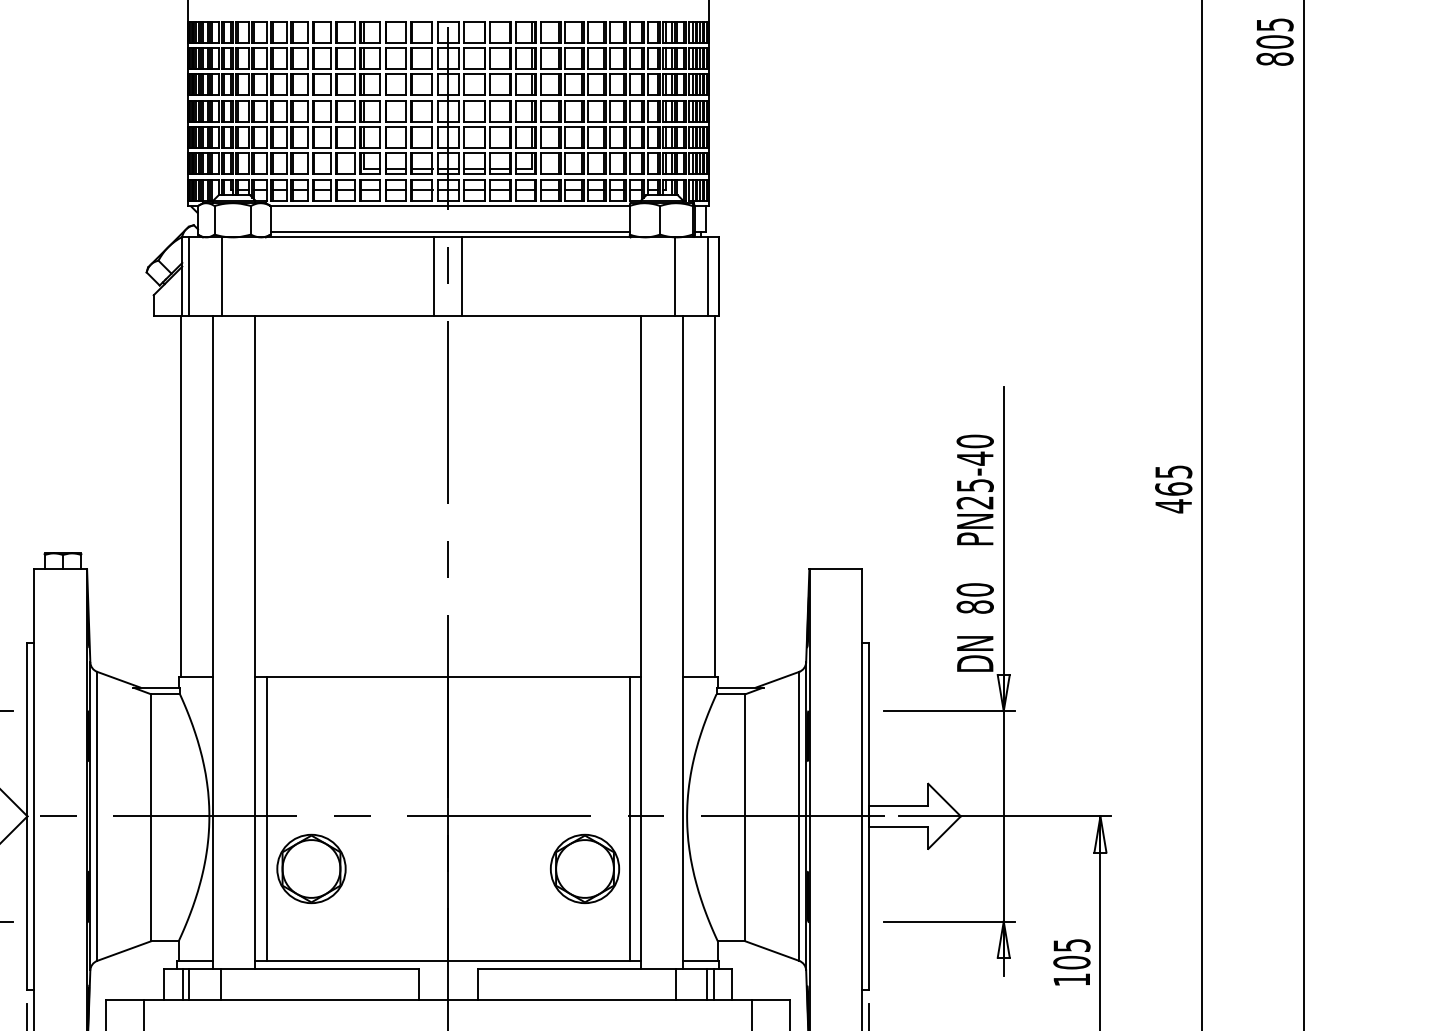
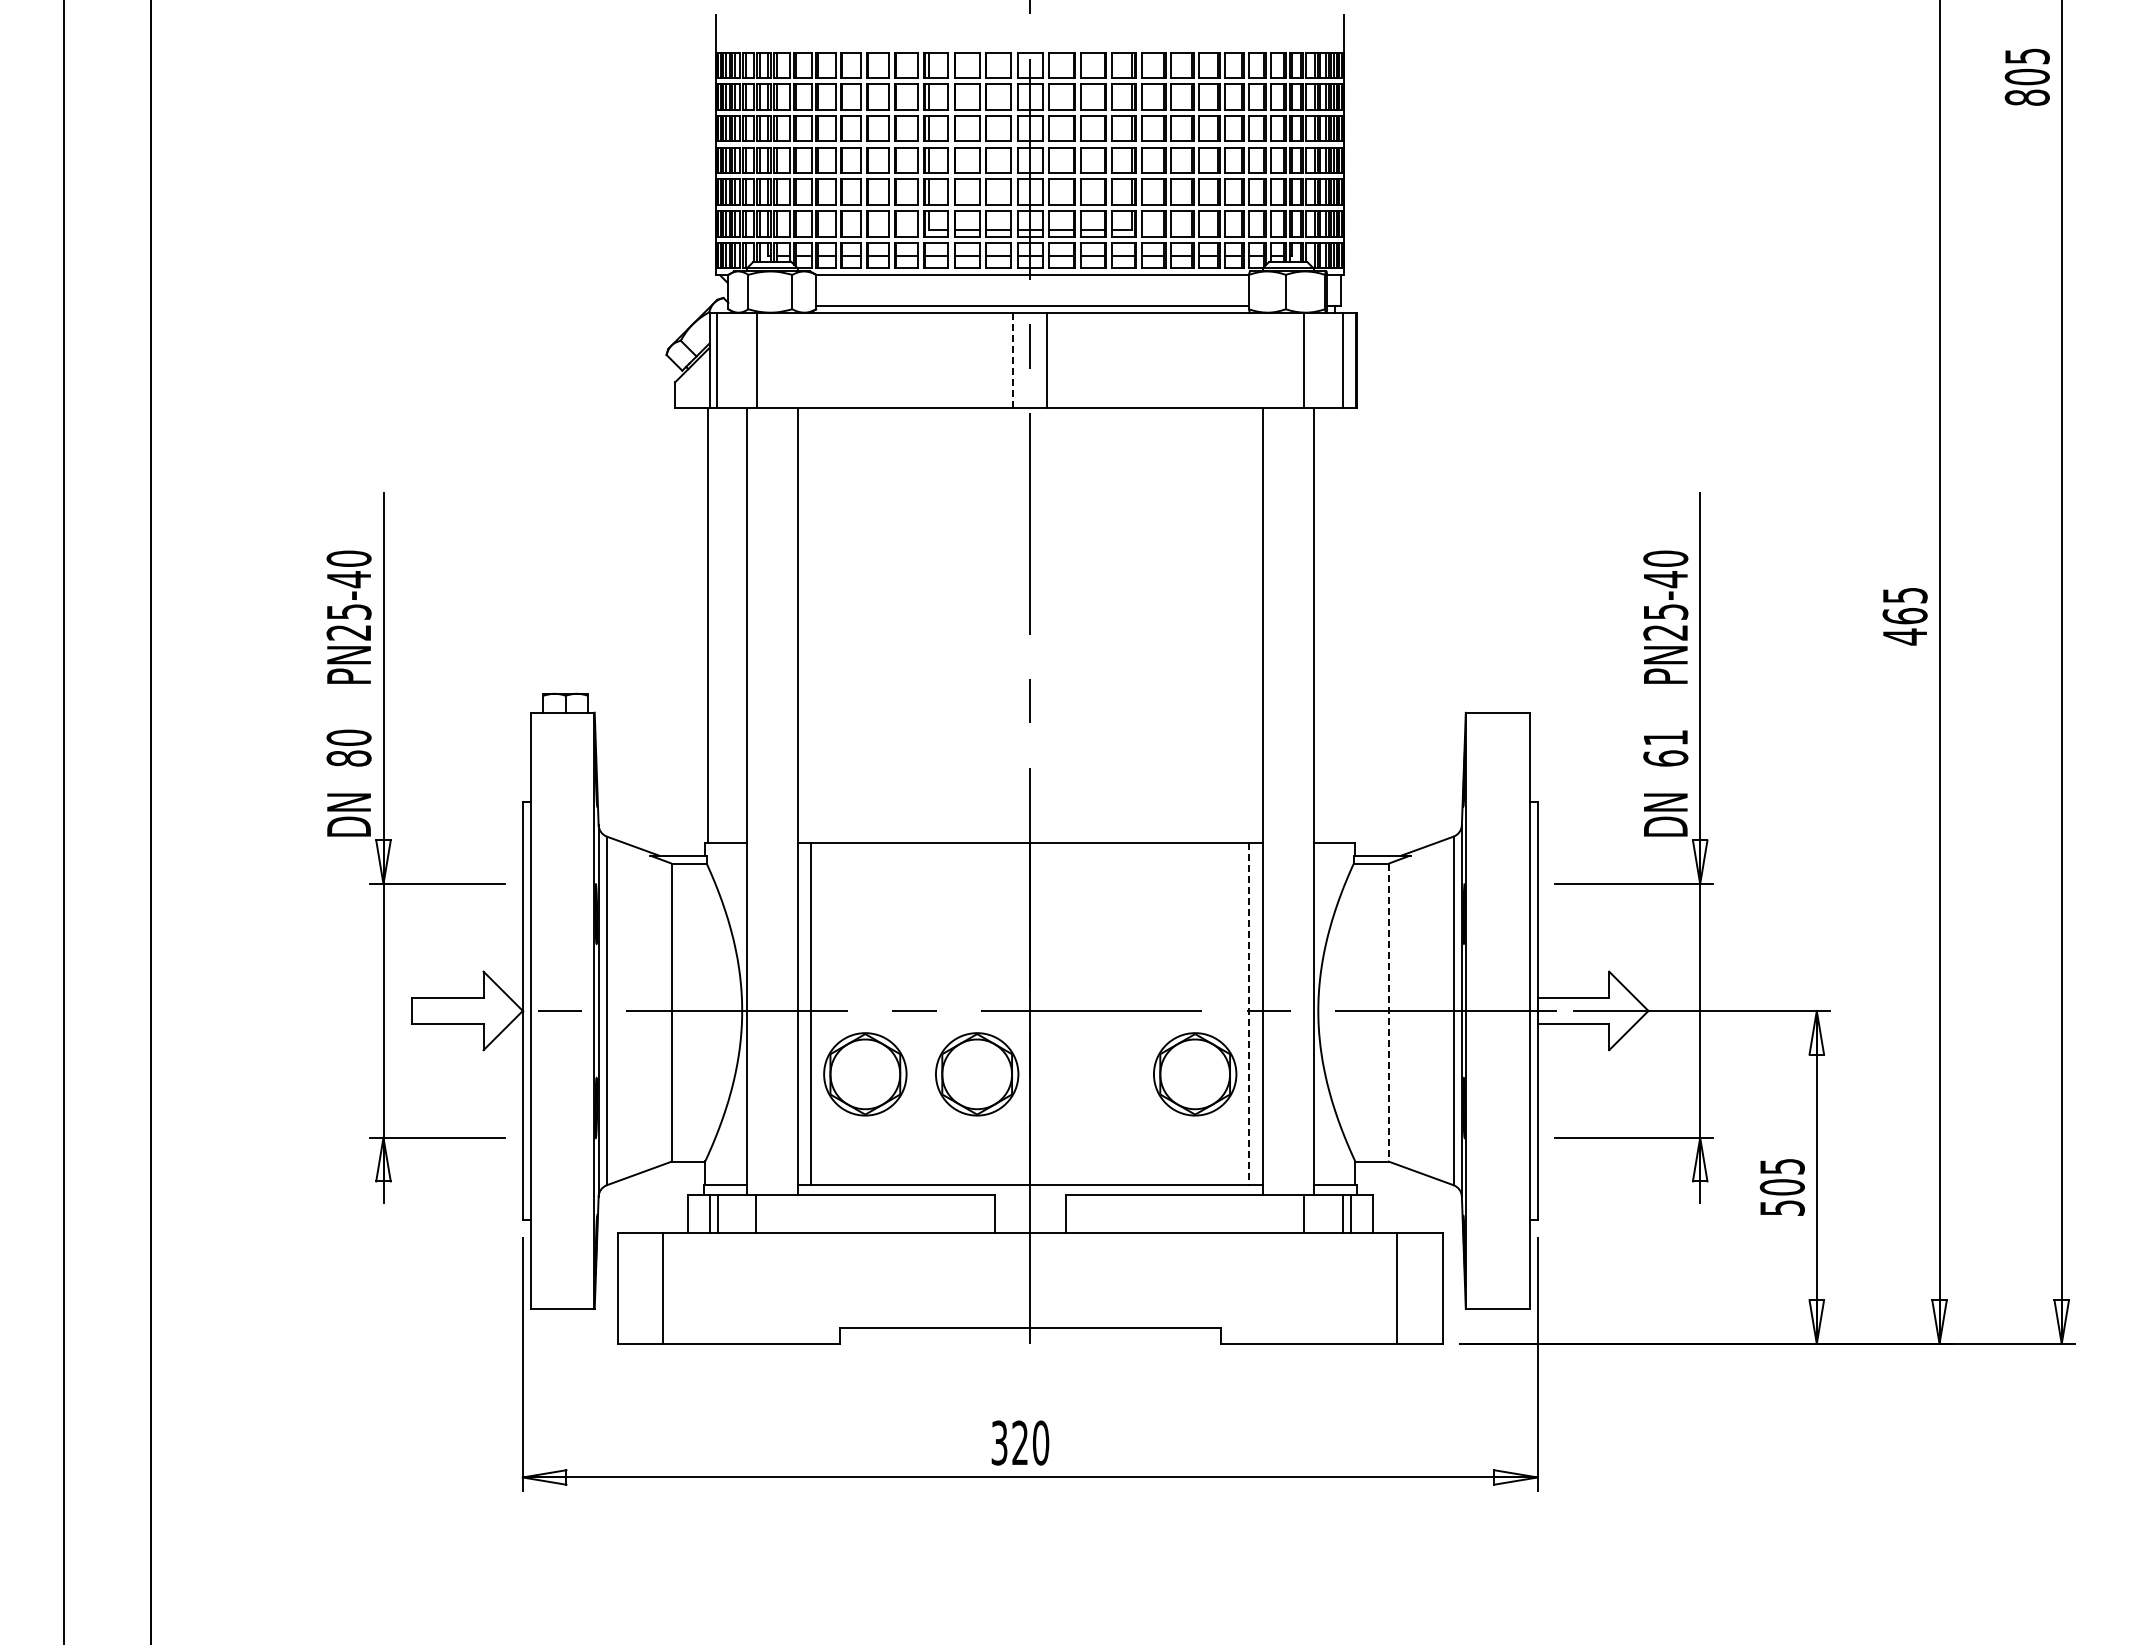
line: (434, 277) -> (1013, 360), solid -> dashed
line: (715, 495) -> (1352, 624), removed
text: (974, 597) -> (1665, 747), 80 -> 61
line: (745, 817) -> (1388, 1012), solid -> dashed
line: (630, 819) -> (1249, 1014), solid -> dashed
part: (404, 869) -> (977, 1074), added
text: (1072, 979) -> (1782, 1207), 105 -> 505

